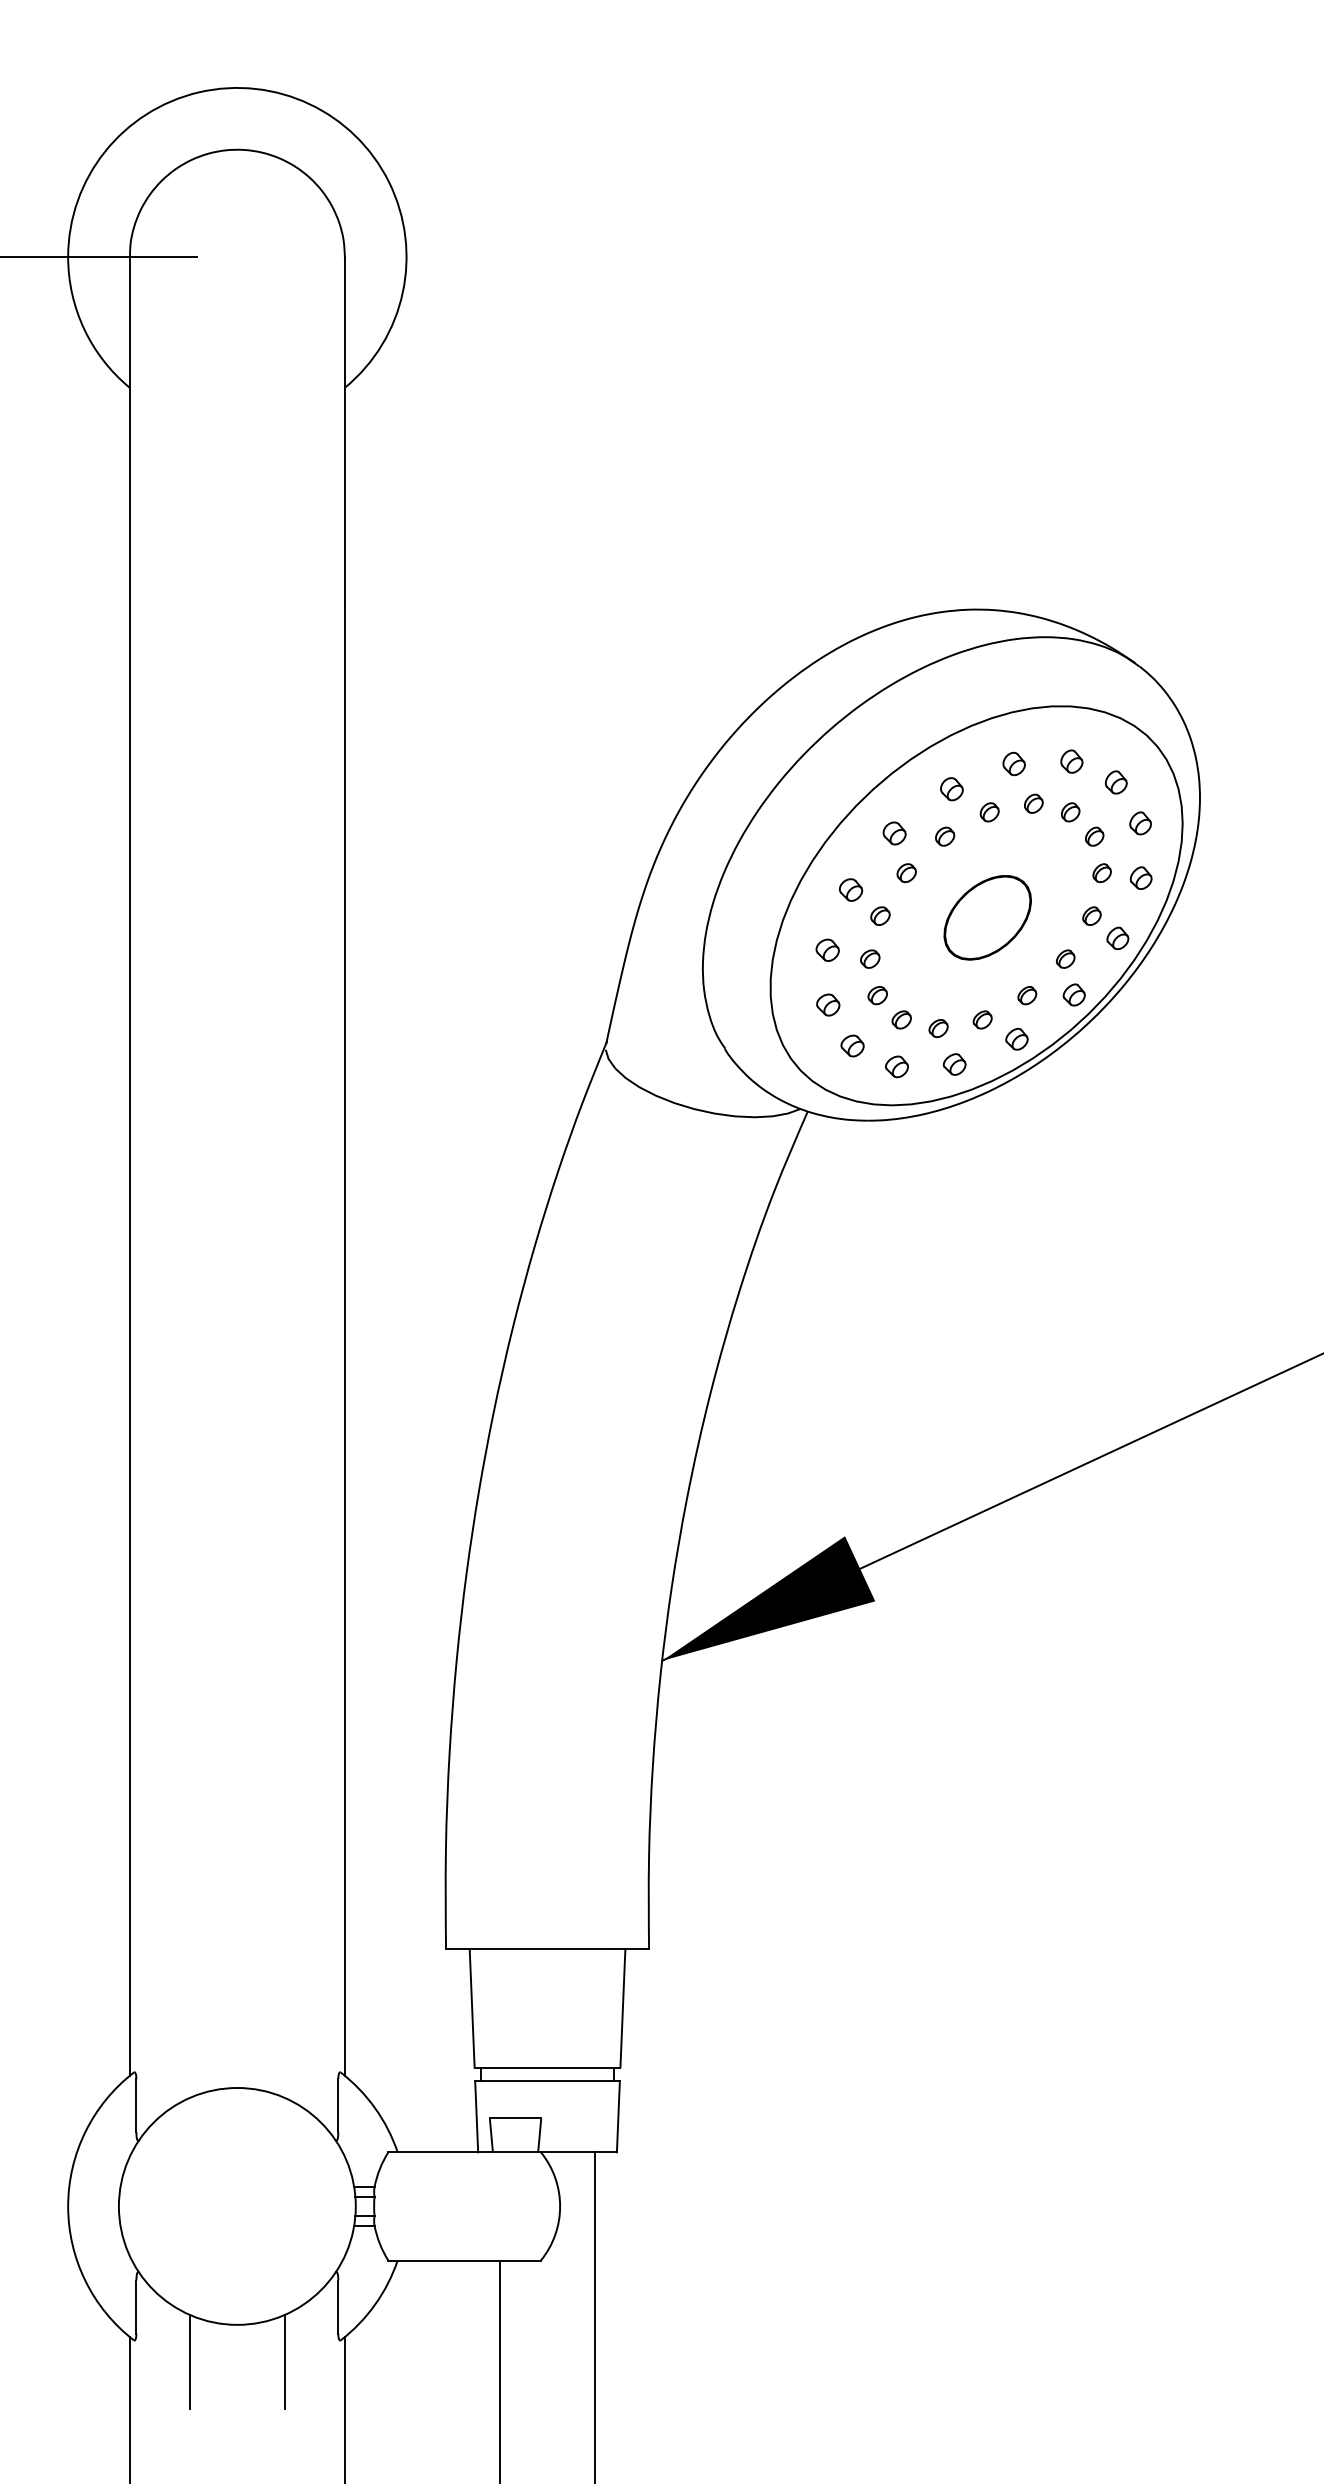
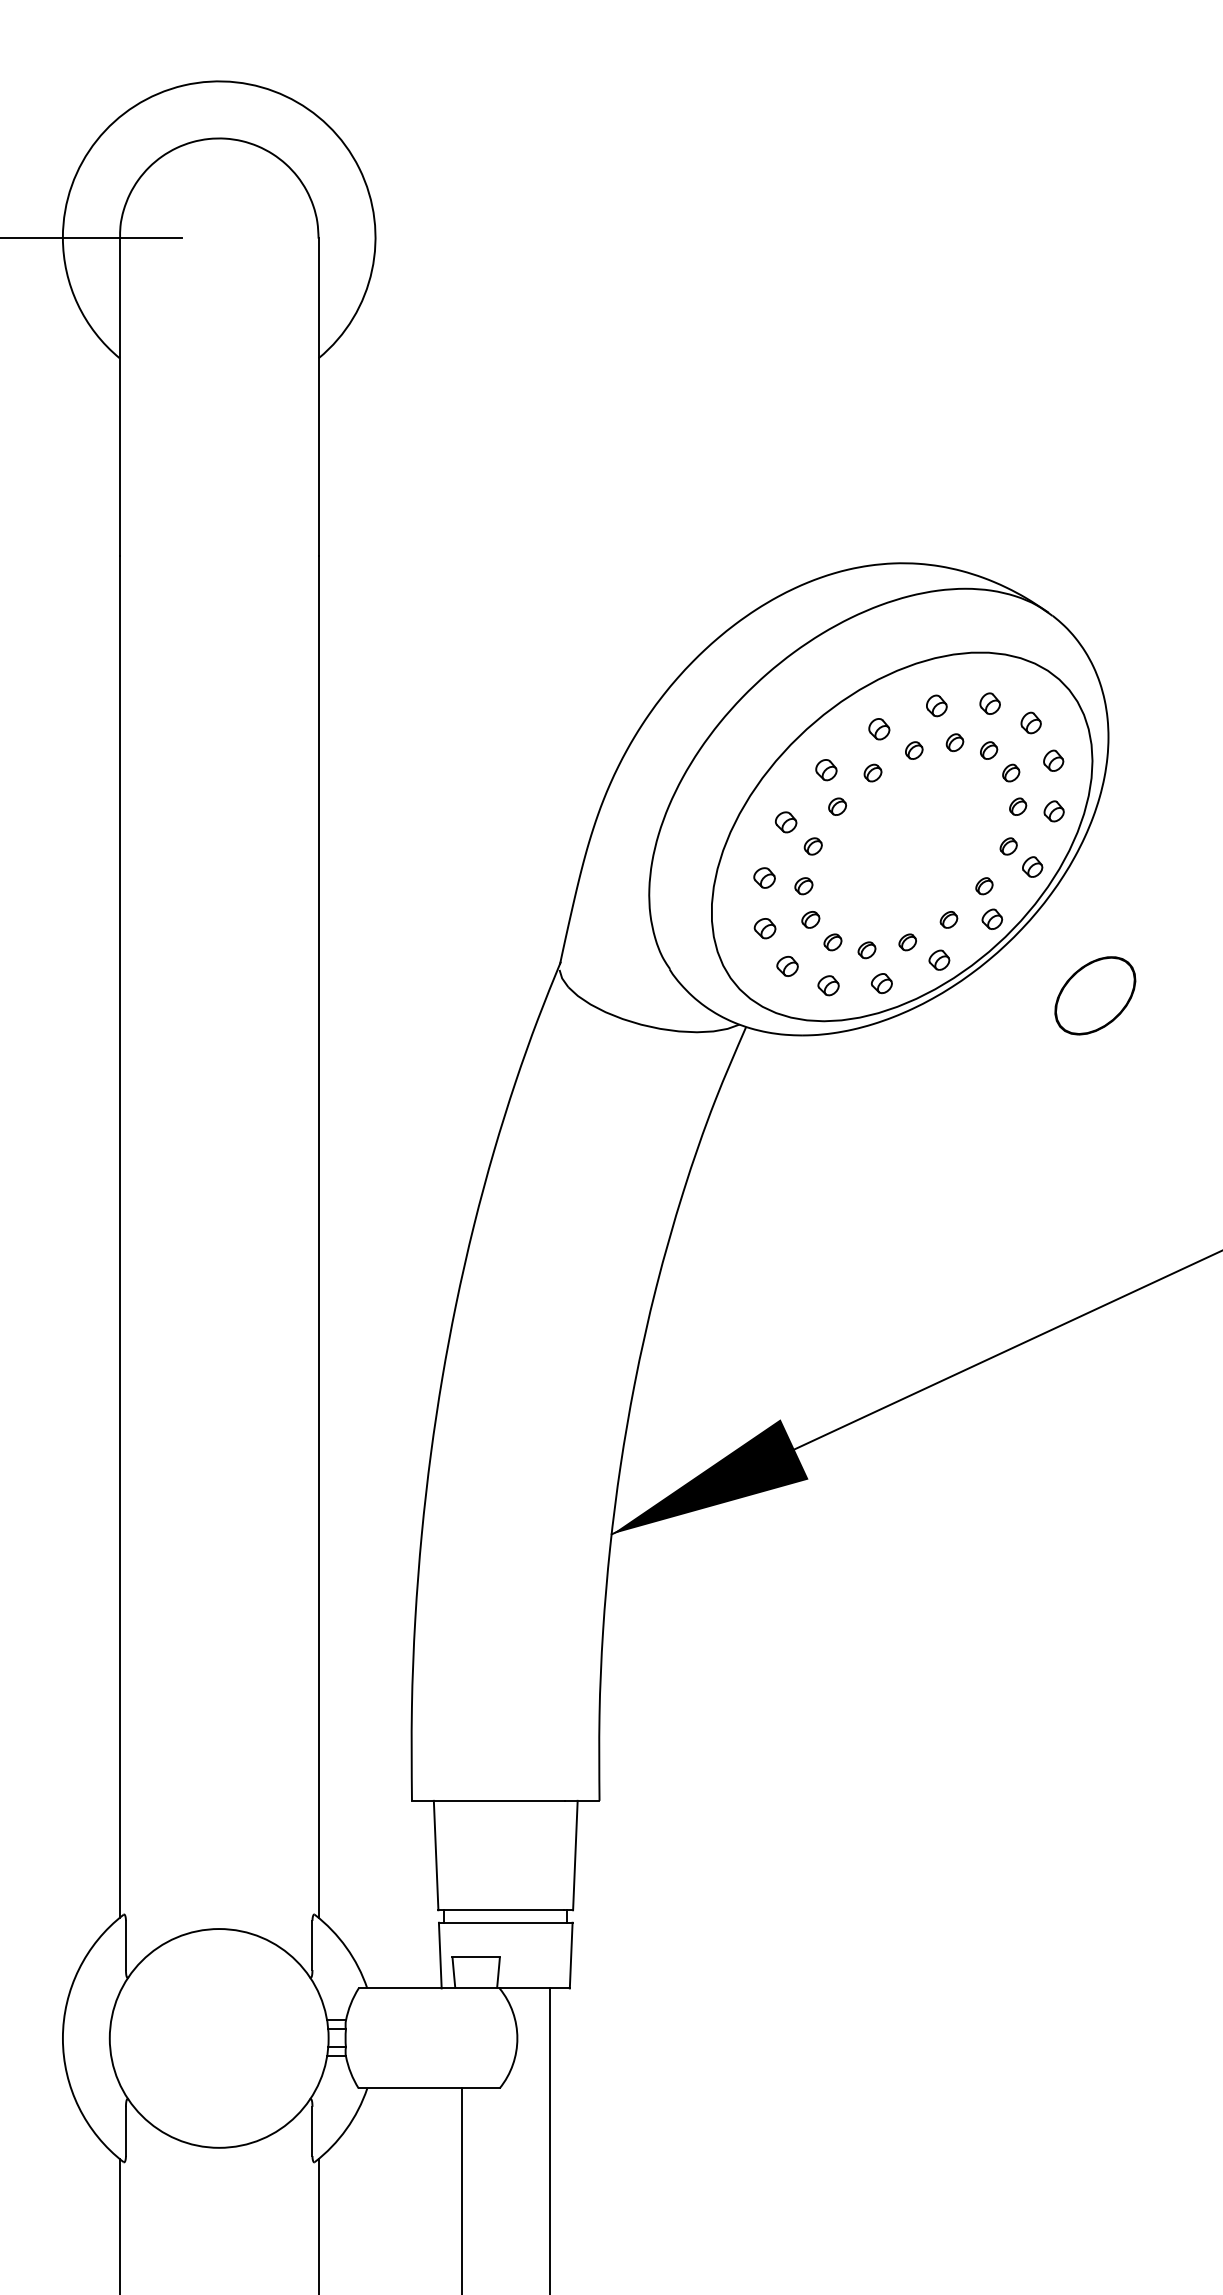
part: (987, 917) -> (1095, 995), moved
line: (284, 2361) -> (262, 2181), removed
line: (189, 2362) -> (175, 2182), removed

